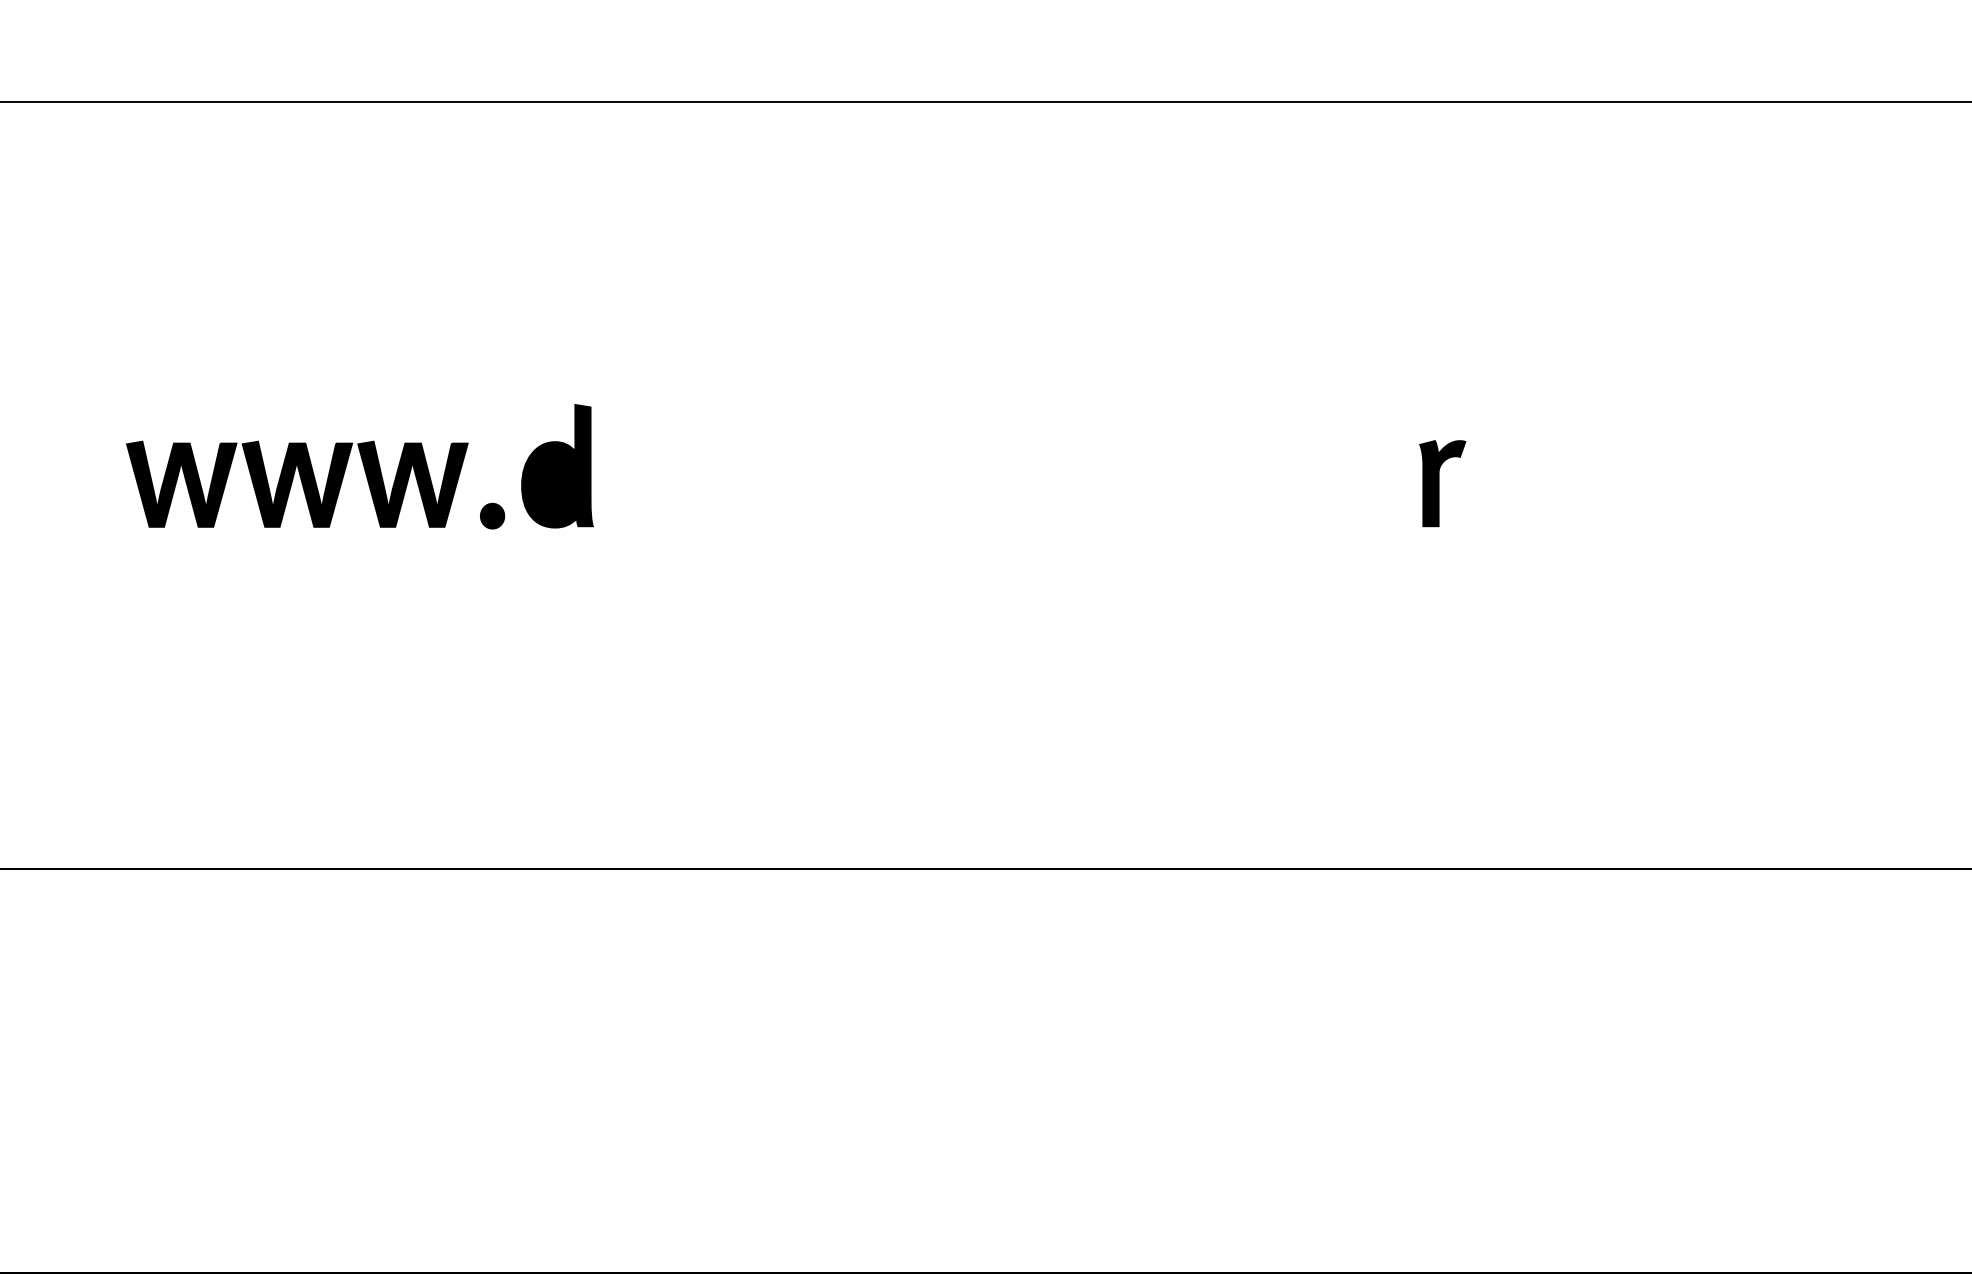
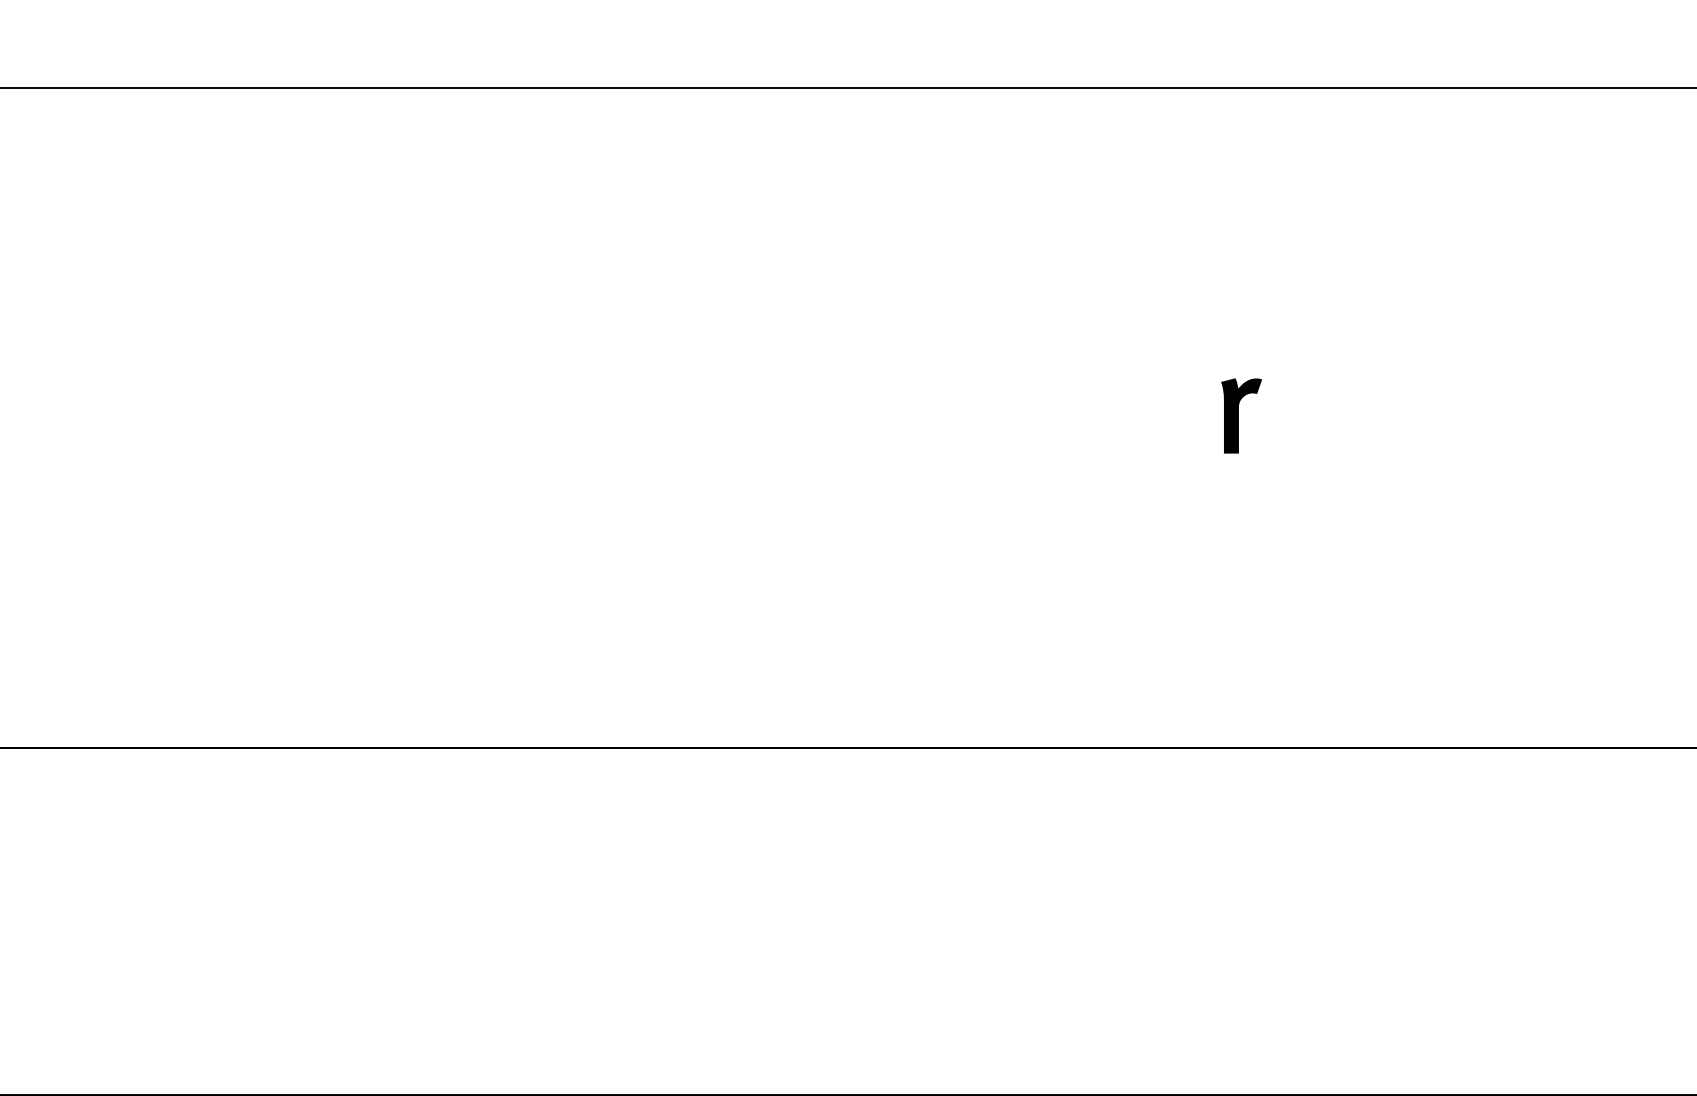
part: (359, 466) -> (309, 401), removed

